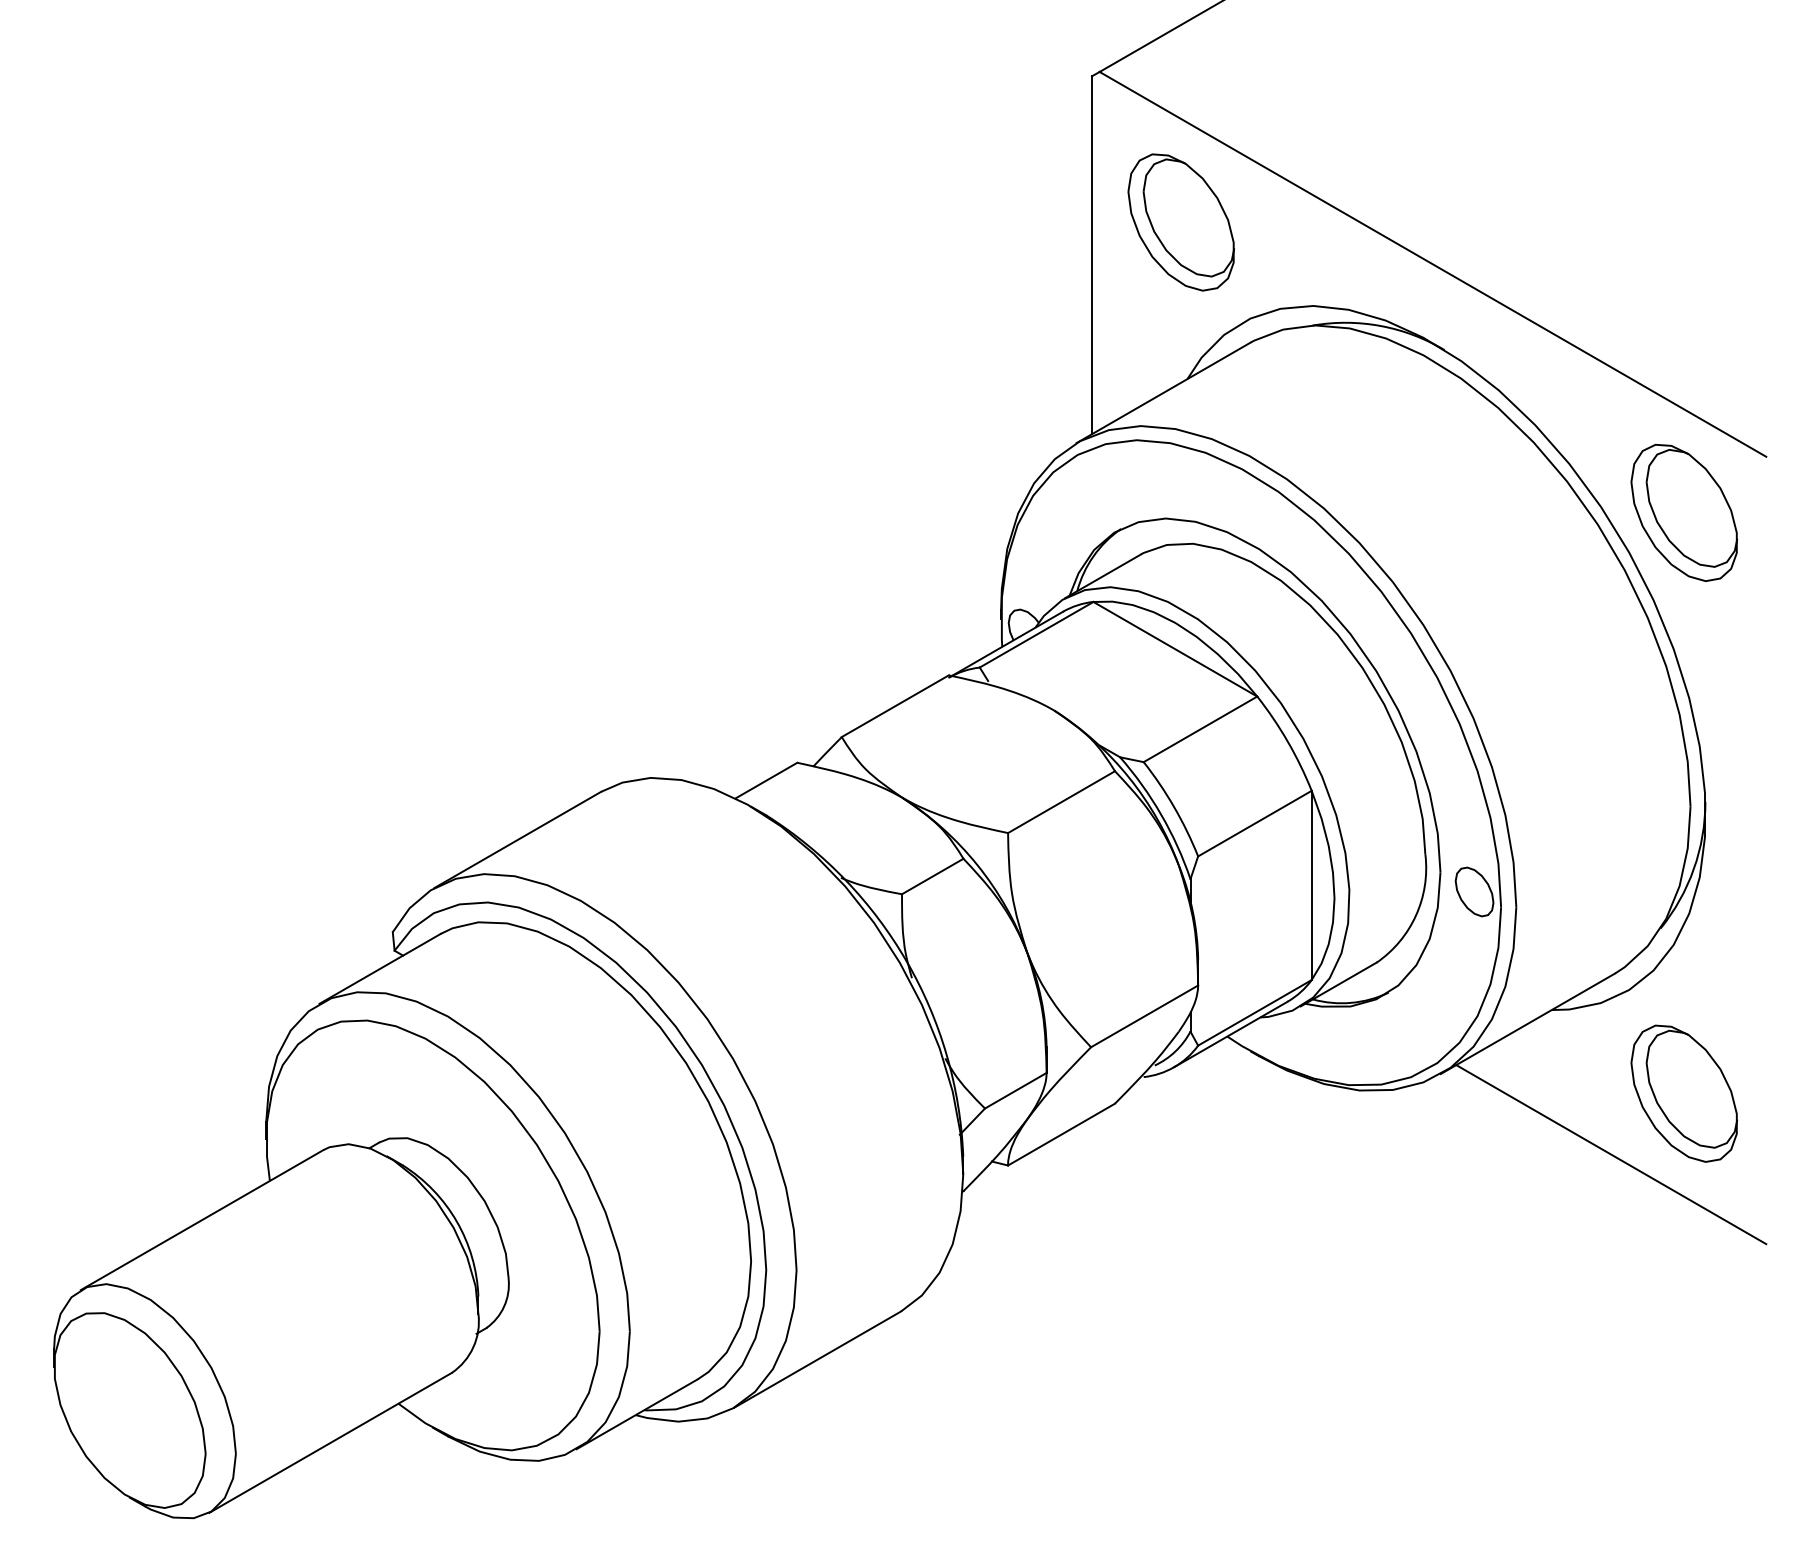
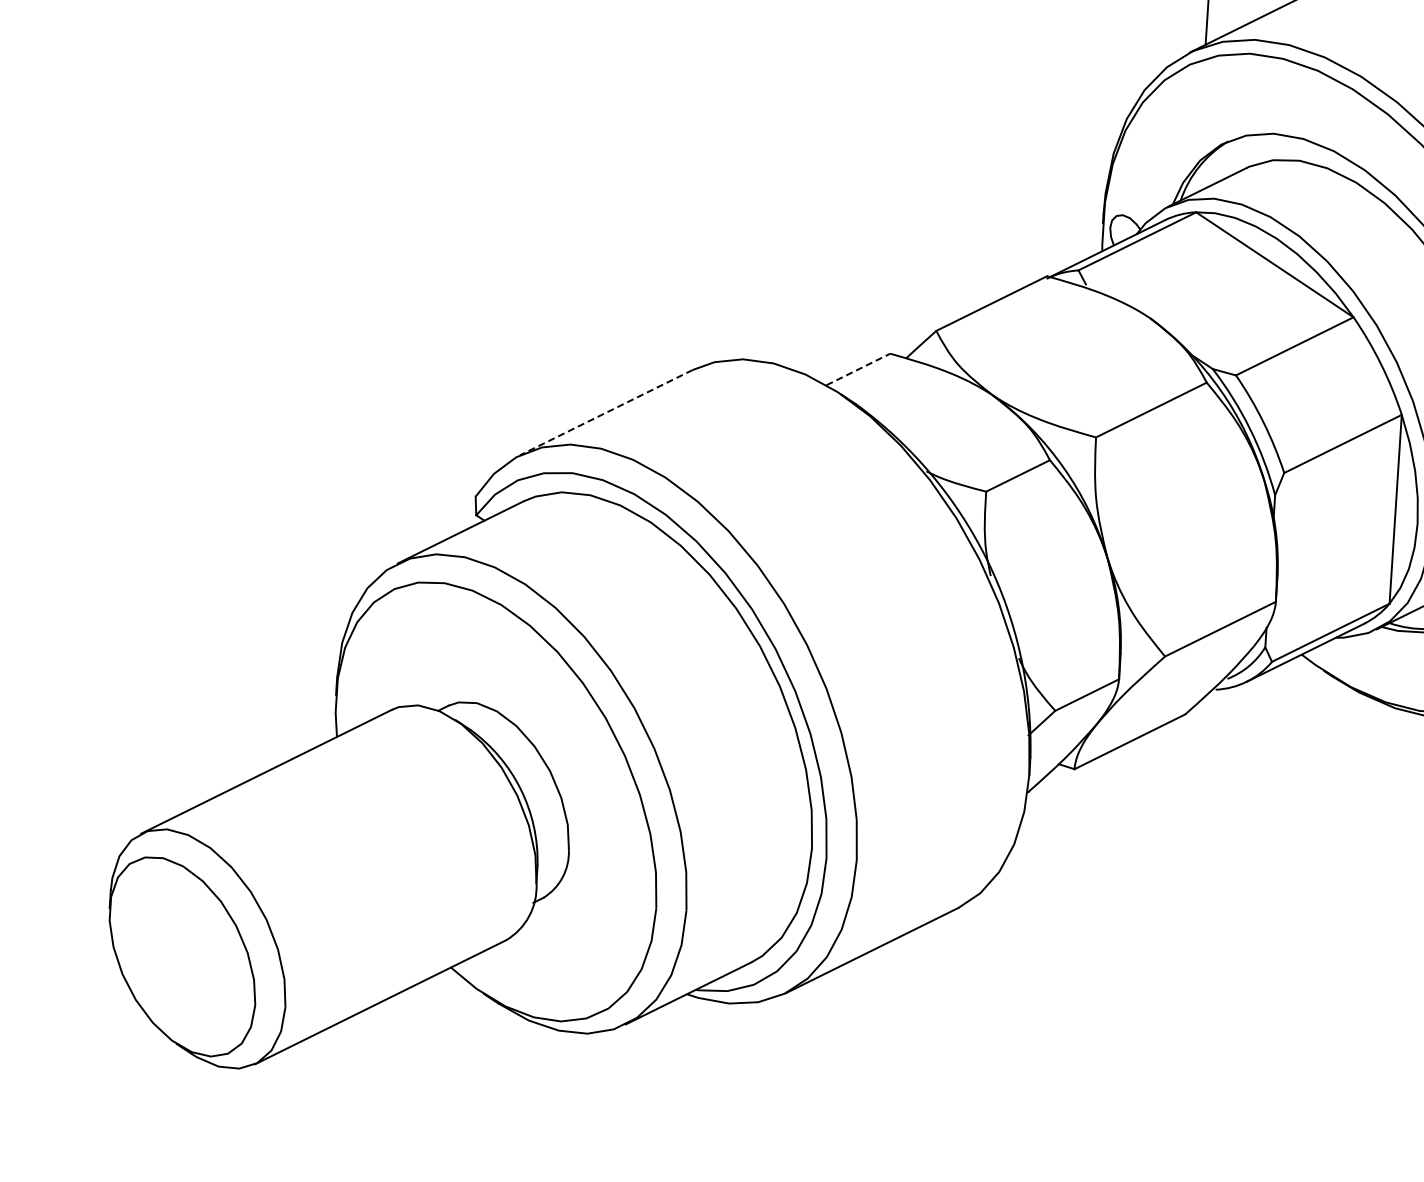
line: (766, 780) -> (858, 369), solid -> dashed
line: (517, 840) -> (606, 413), solid -> dashed

